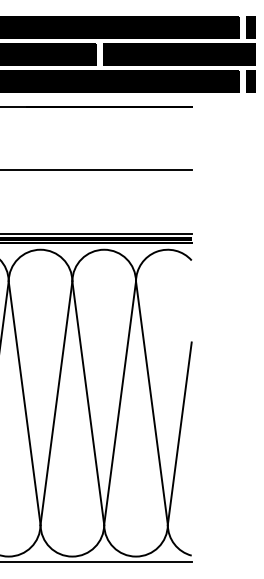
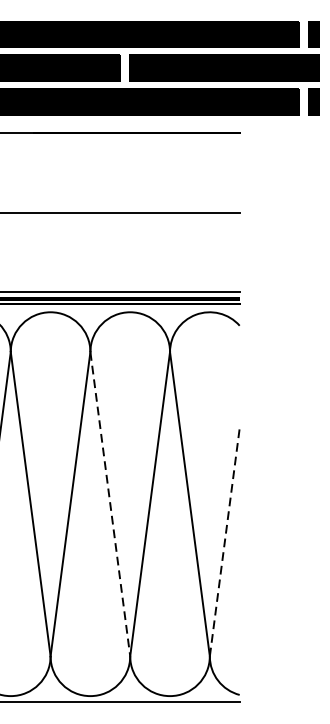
line: (88, 403) -> (110, 504), solid -> dashed
line: (179, 433) -> (224, 542), solid -> dashed

